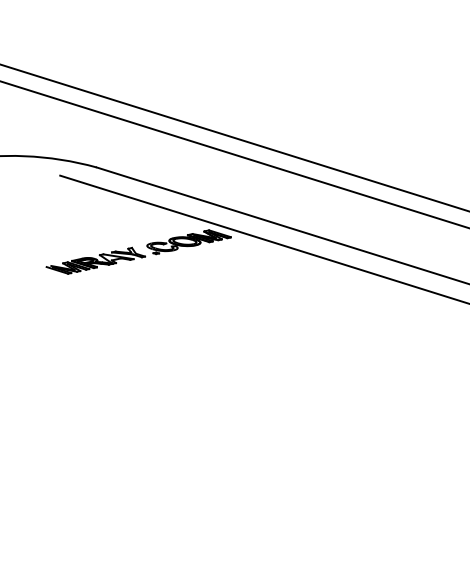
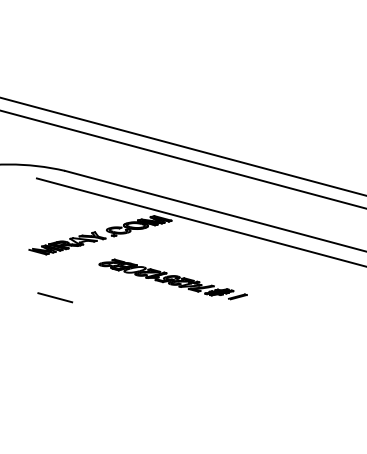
part: (228, 312) -> (172, 279), added
line: (77, 329) -> (55, 297), added

